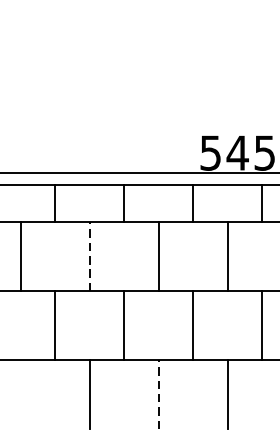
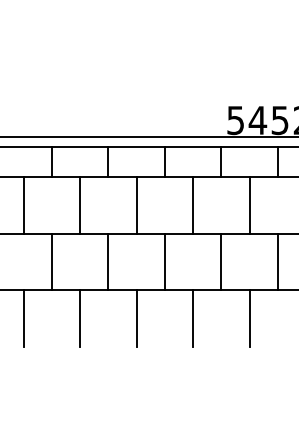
line: (89, 256) -> (136, 205), dashed -> solid
line: (21, 394) -> (80, 318), added
line: (159, 394) -> (193, 318), dashed -> solid

